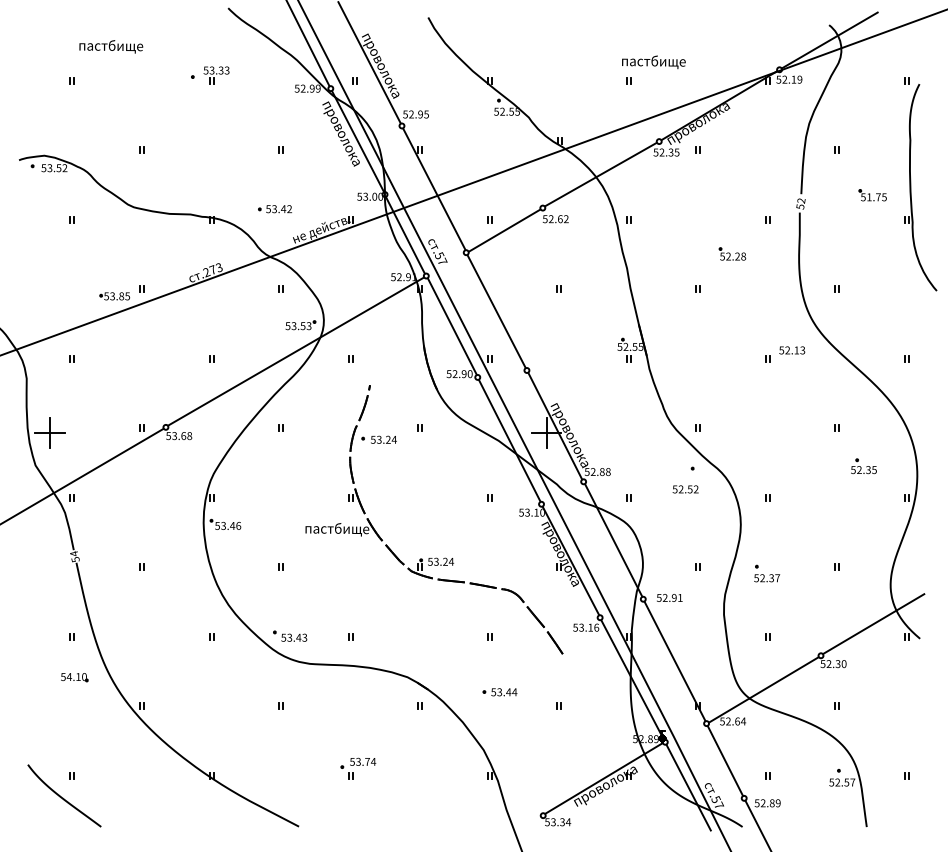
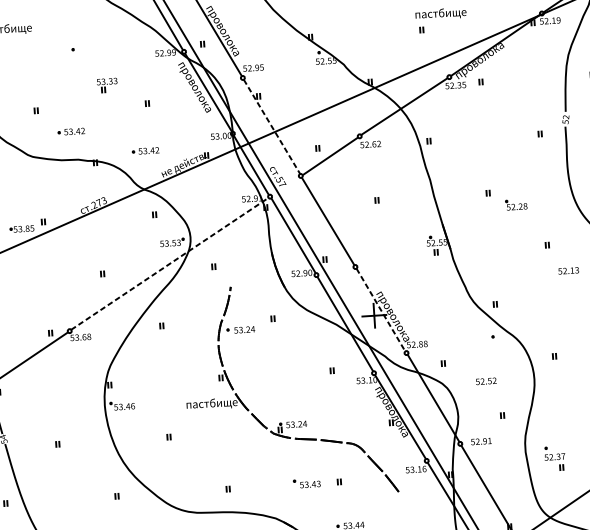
part: (216, 75) -> (107, 85), moved
part: (183, 179) -> (70, 132), added
line: (434, 189) -> (272, 127), solid -> dashed
part: (732, 253) -> (516, 204), moved
text: (792, 350) -> (568, 270), moved
line: (296, 351) -> (170, 263), solid -> dashed
line: (555, 426) -> (381, 310), solid -> dashed
text: (685, 489) -> (486, 381), moved
part: (767, 573) -> (555, 453), moved
part: (290, 635) -> (307, 482), moved

